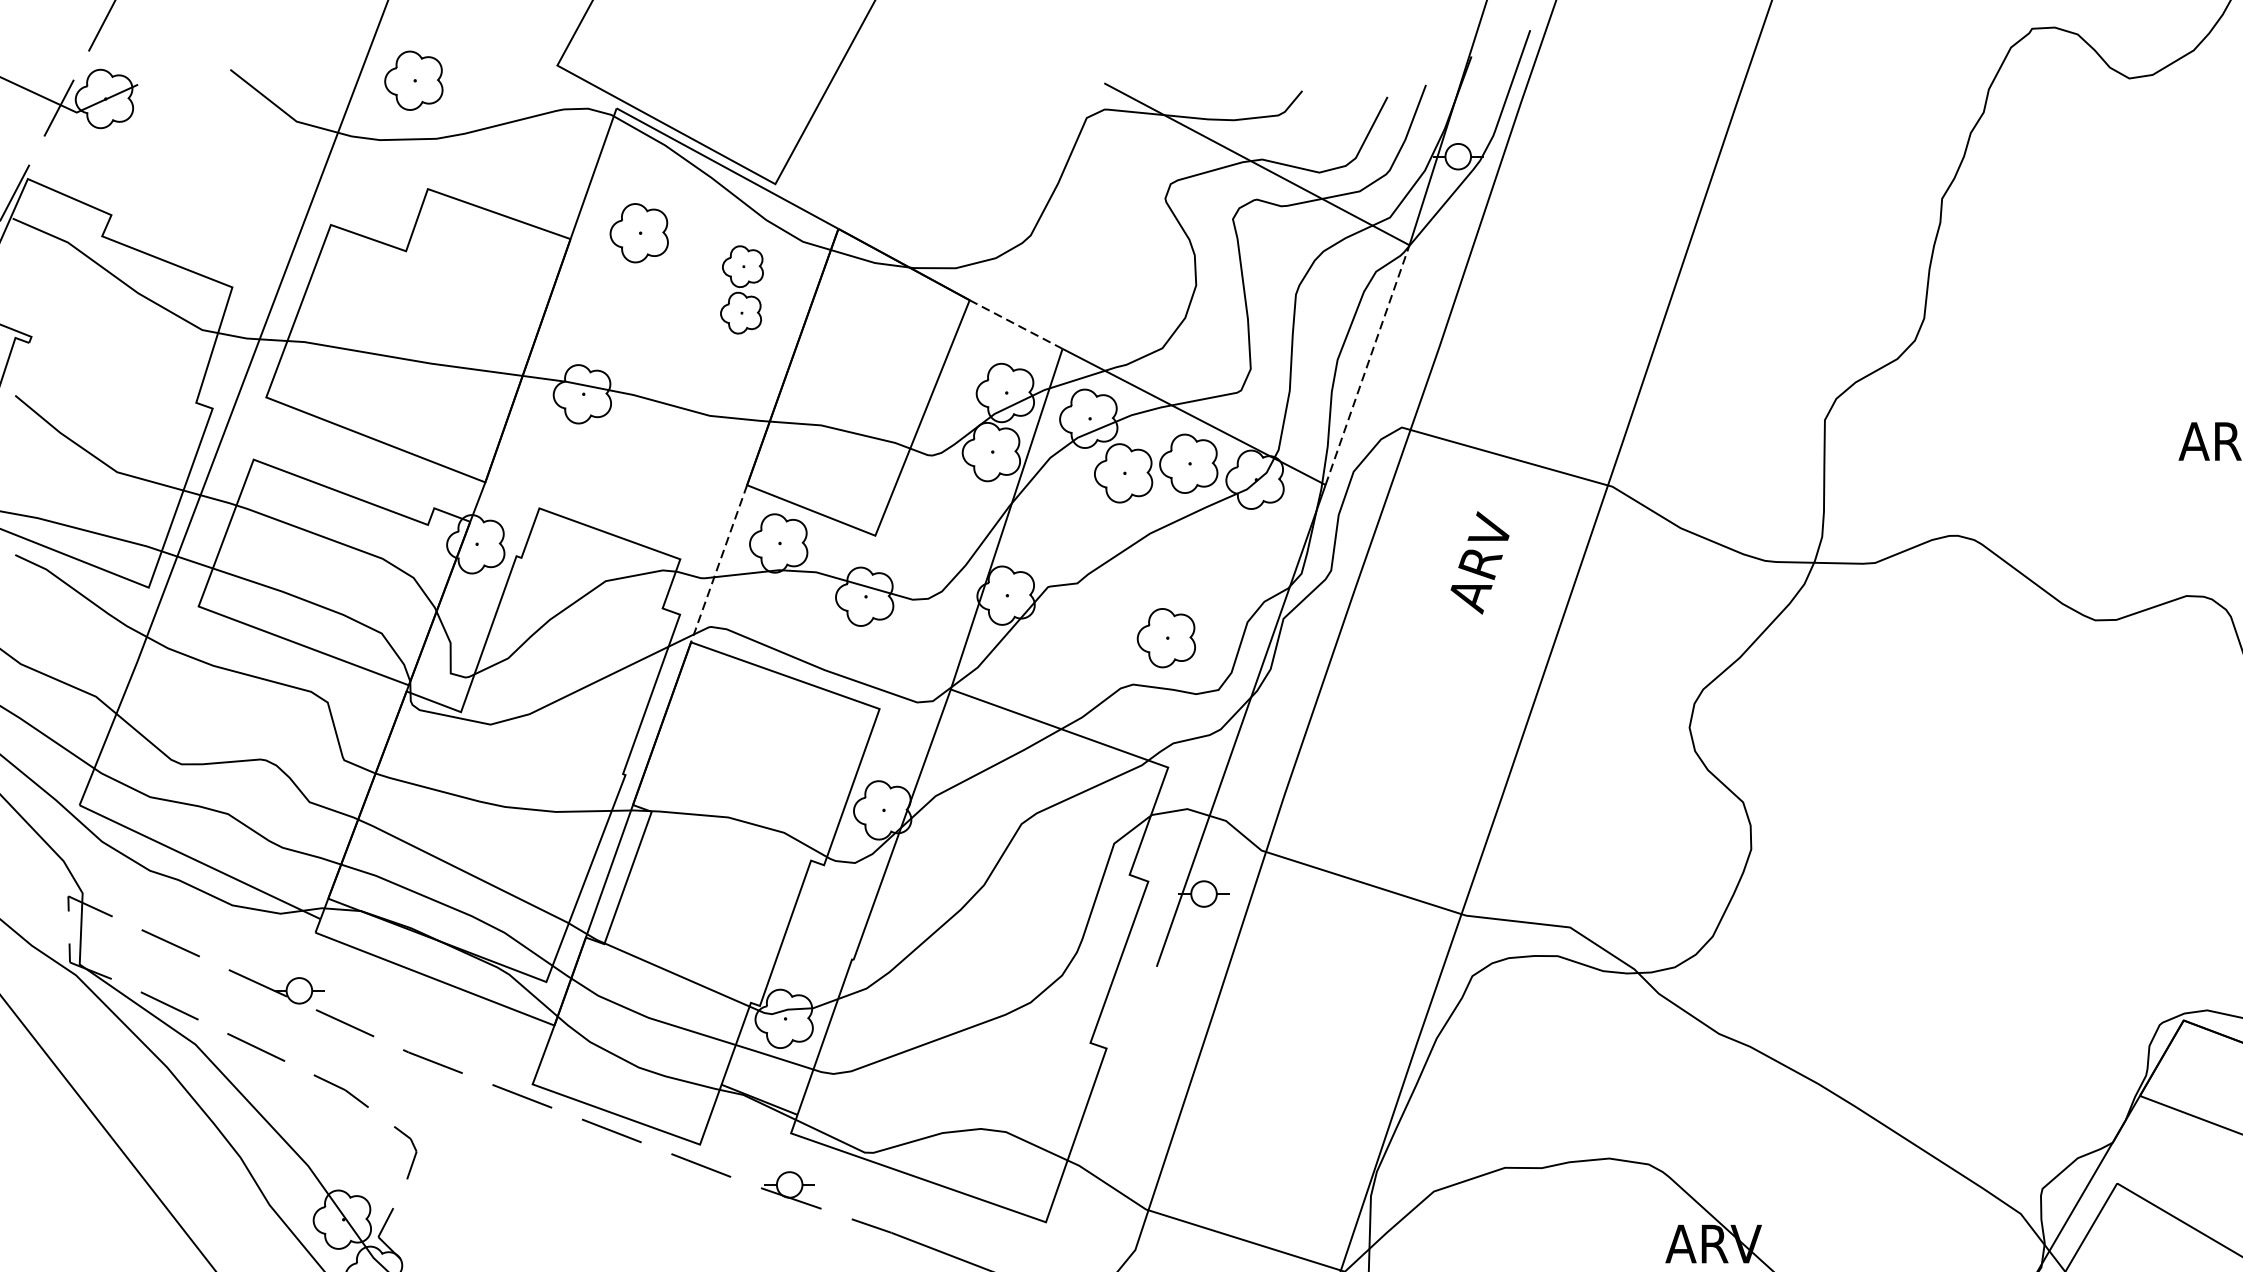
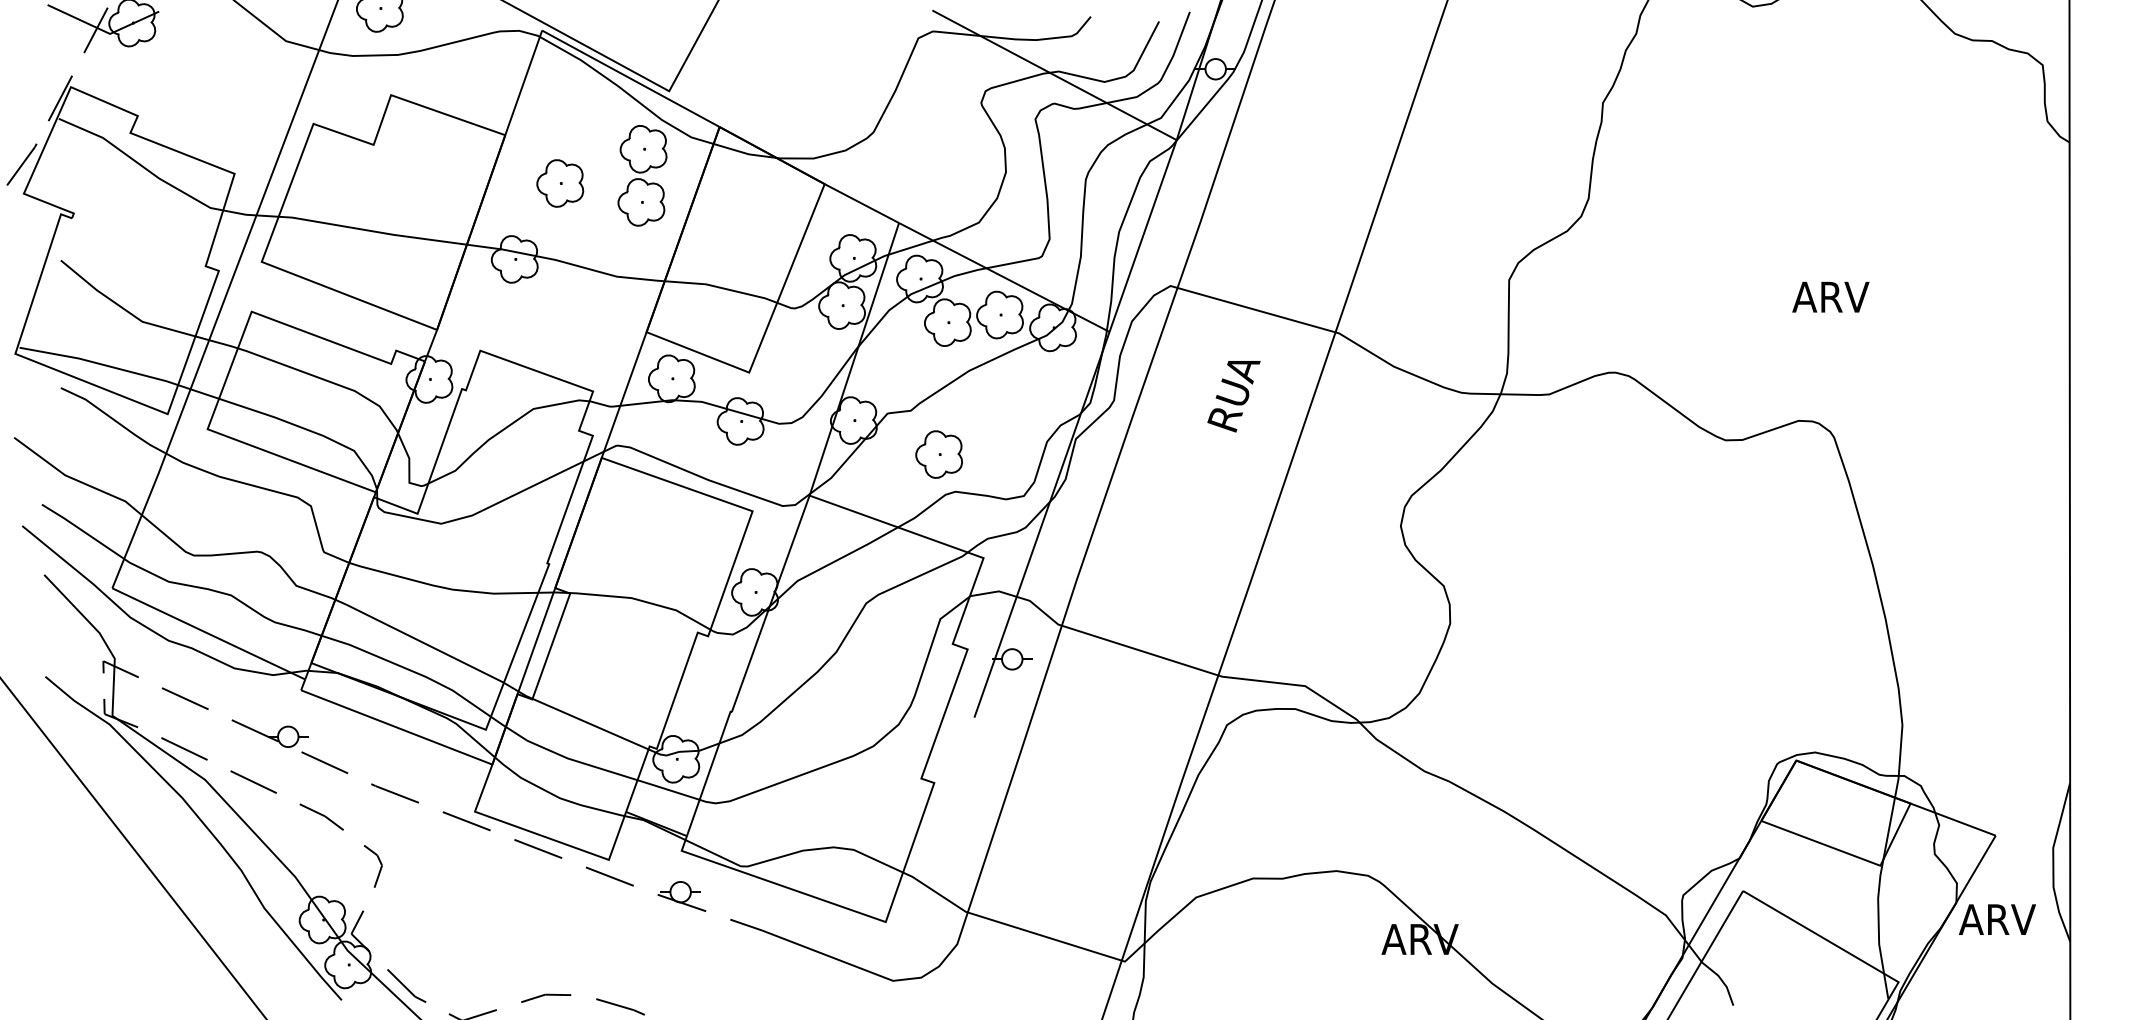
part: (639, 233) -> (560, 183), moved
part: (742, 289) -> (642, 175), size x1.43
line: (1015, 324) -> (861, 203), dashed -> solid
line: (1368, 365) -> (1143, 236), dashed -> solid
text: (1480, 563) -> (1233, 394), ARV -> RUA
line: (719, 564) -> (624, 395), dashed -> solid
part: (1166, 638) -> (939, 454), moved

